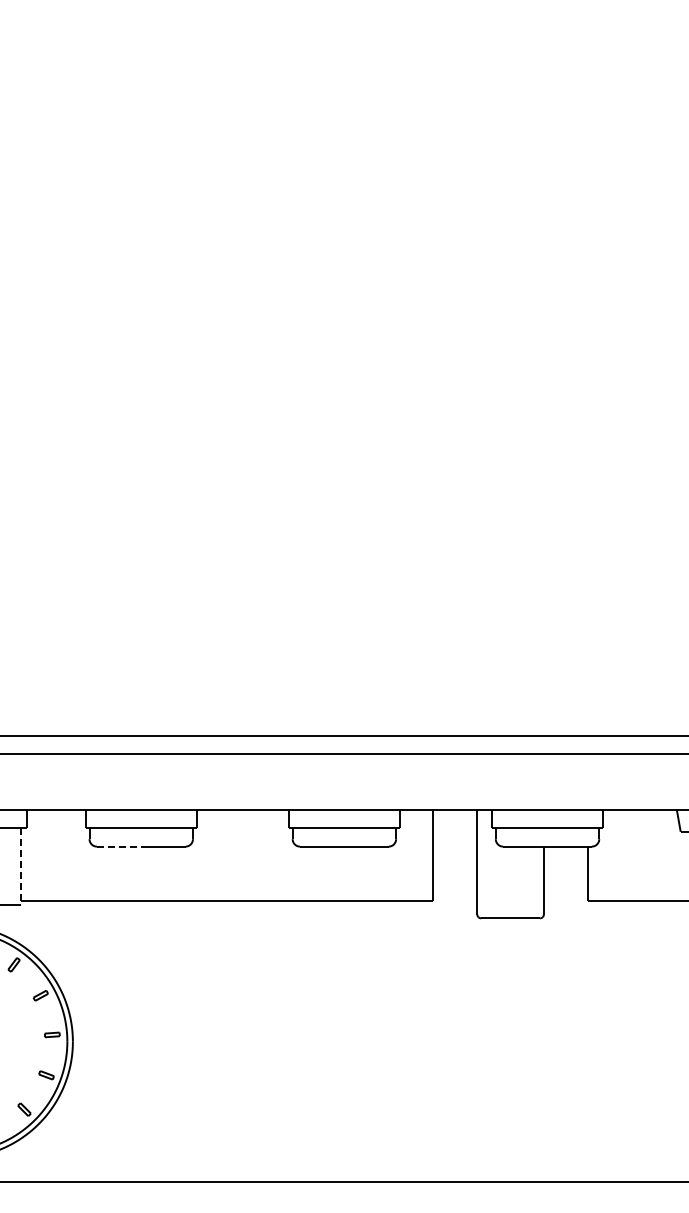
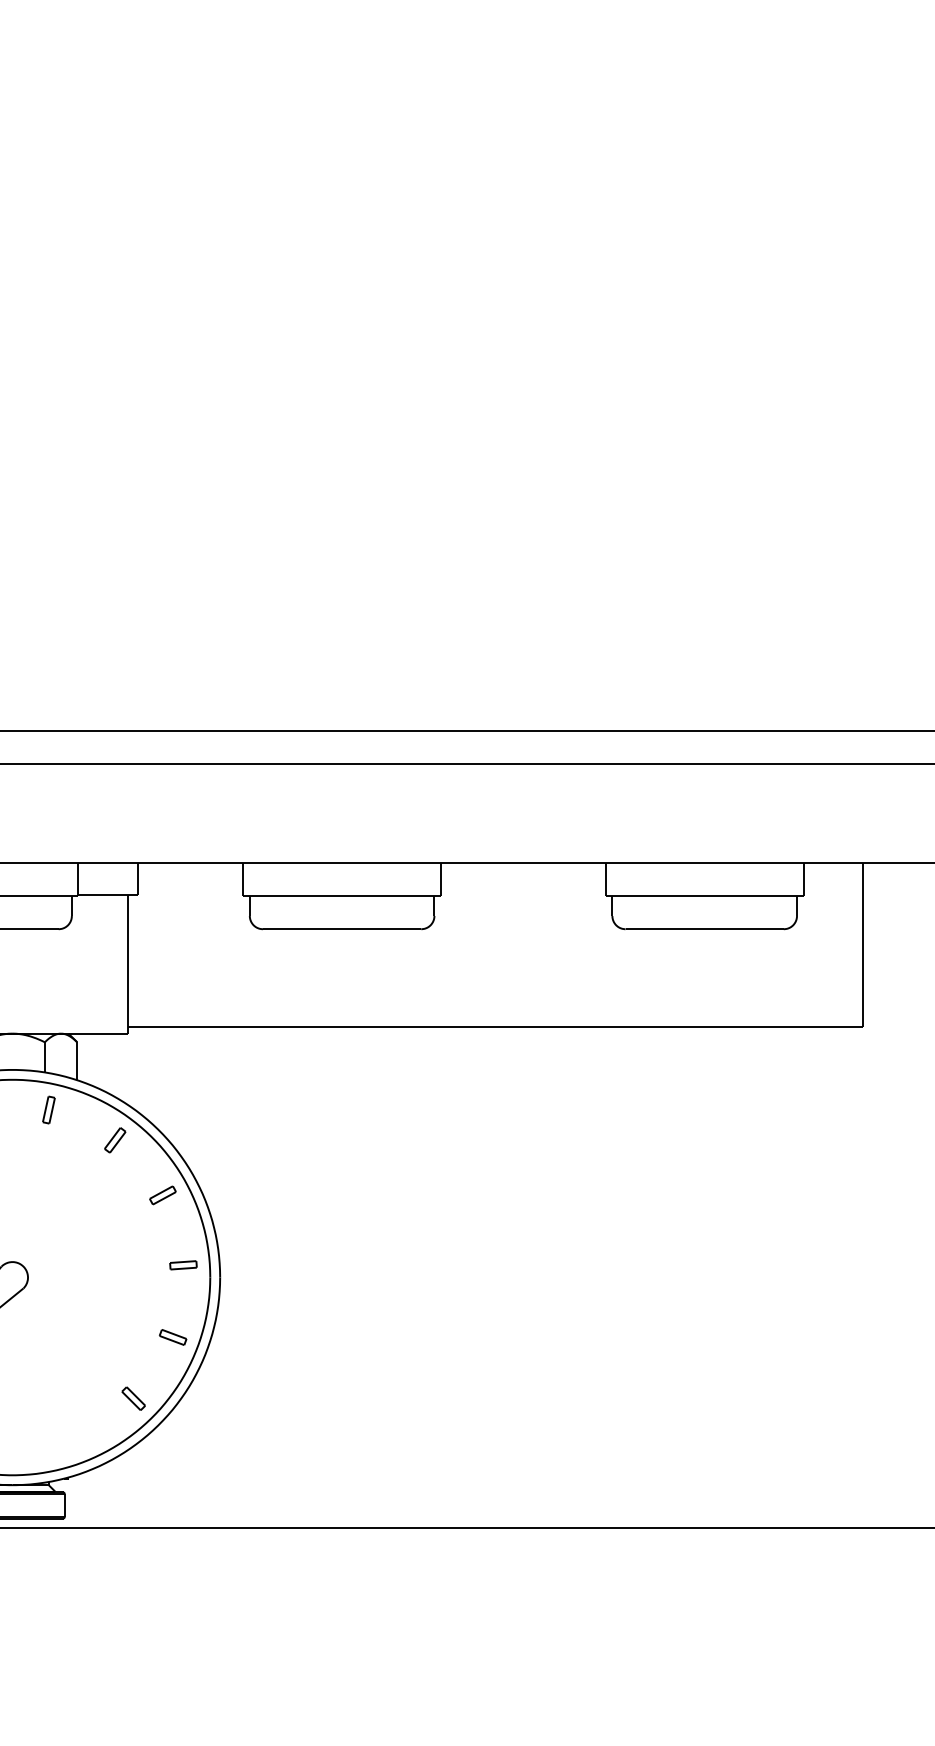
line: (119, 846) -> (303, 929), dashed -> solid
line: (21, 866) -> (128, 964), dashed -> solid

